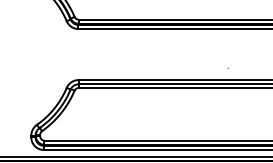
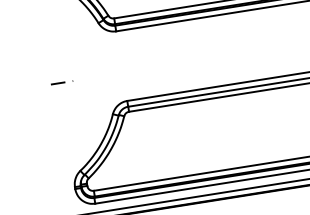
line: (30, 59) -> (57, 83), added

